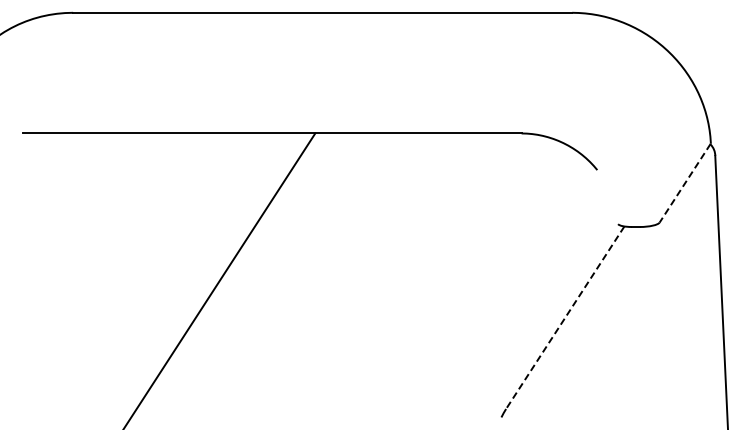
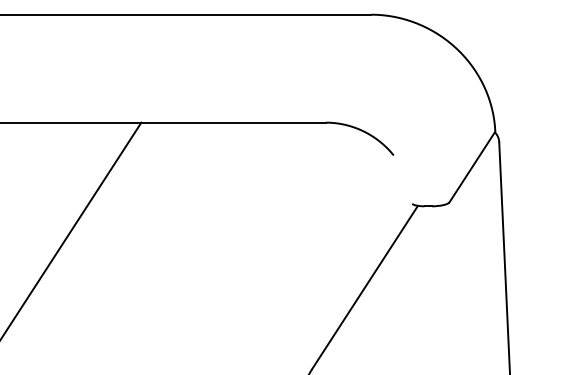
line: (685, 183) -> (472, 167), dashed -> solid
line: (565, 317) -> (365, 287), dashed -> solid

